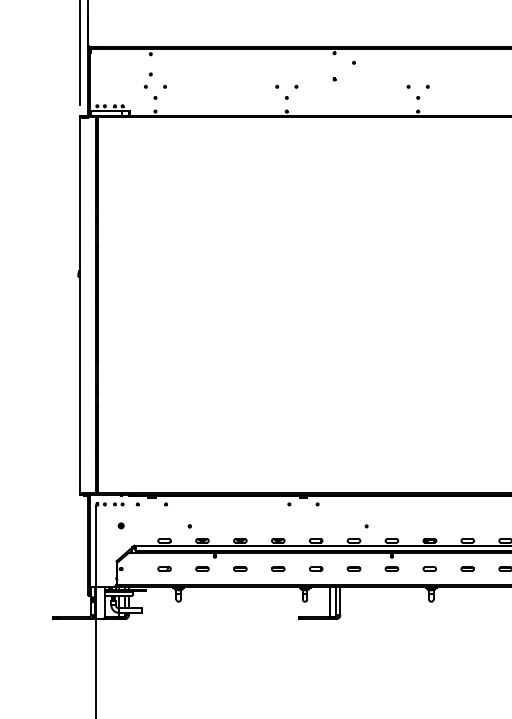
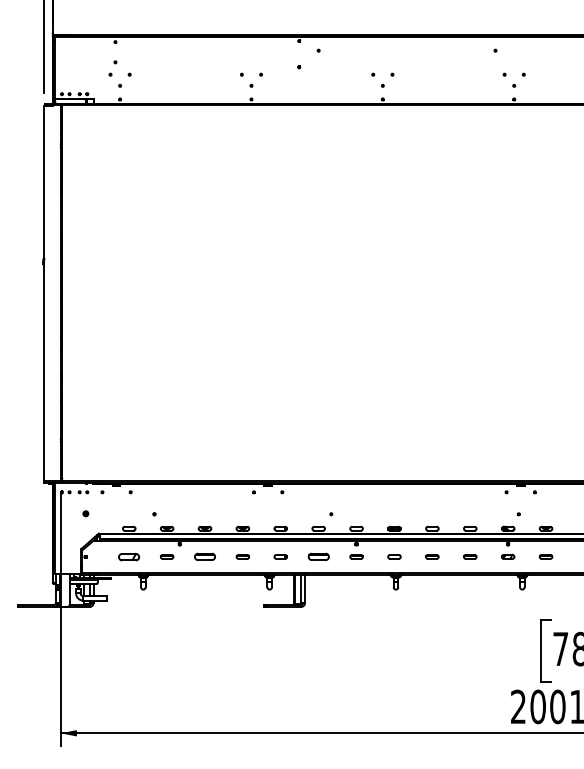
part: (164, 568) -> (129, 556), size x1.6
part: (239, 568) -> (204, 556), size x1.6
part: (353, 568) -> (318, 556), size x1.6

